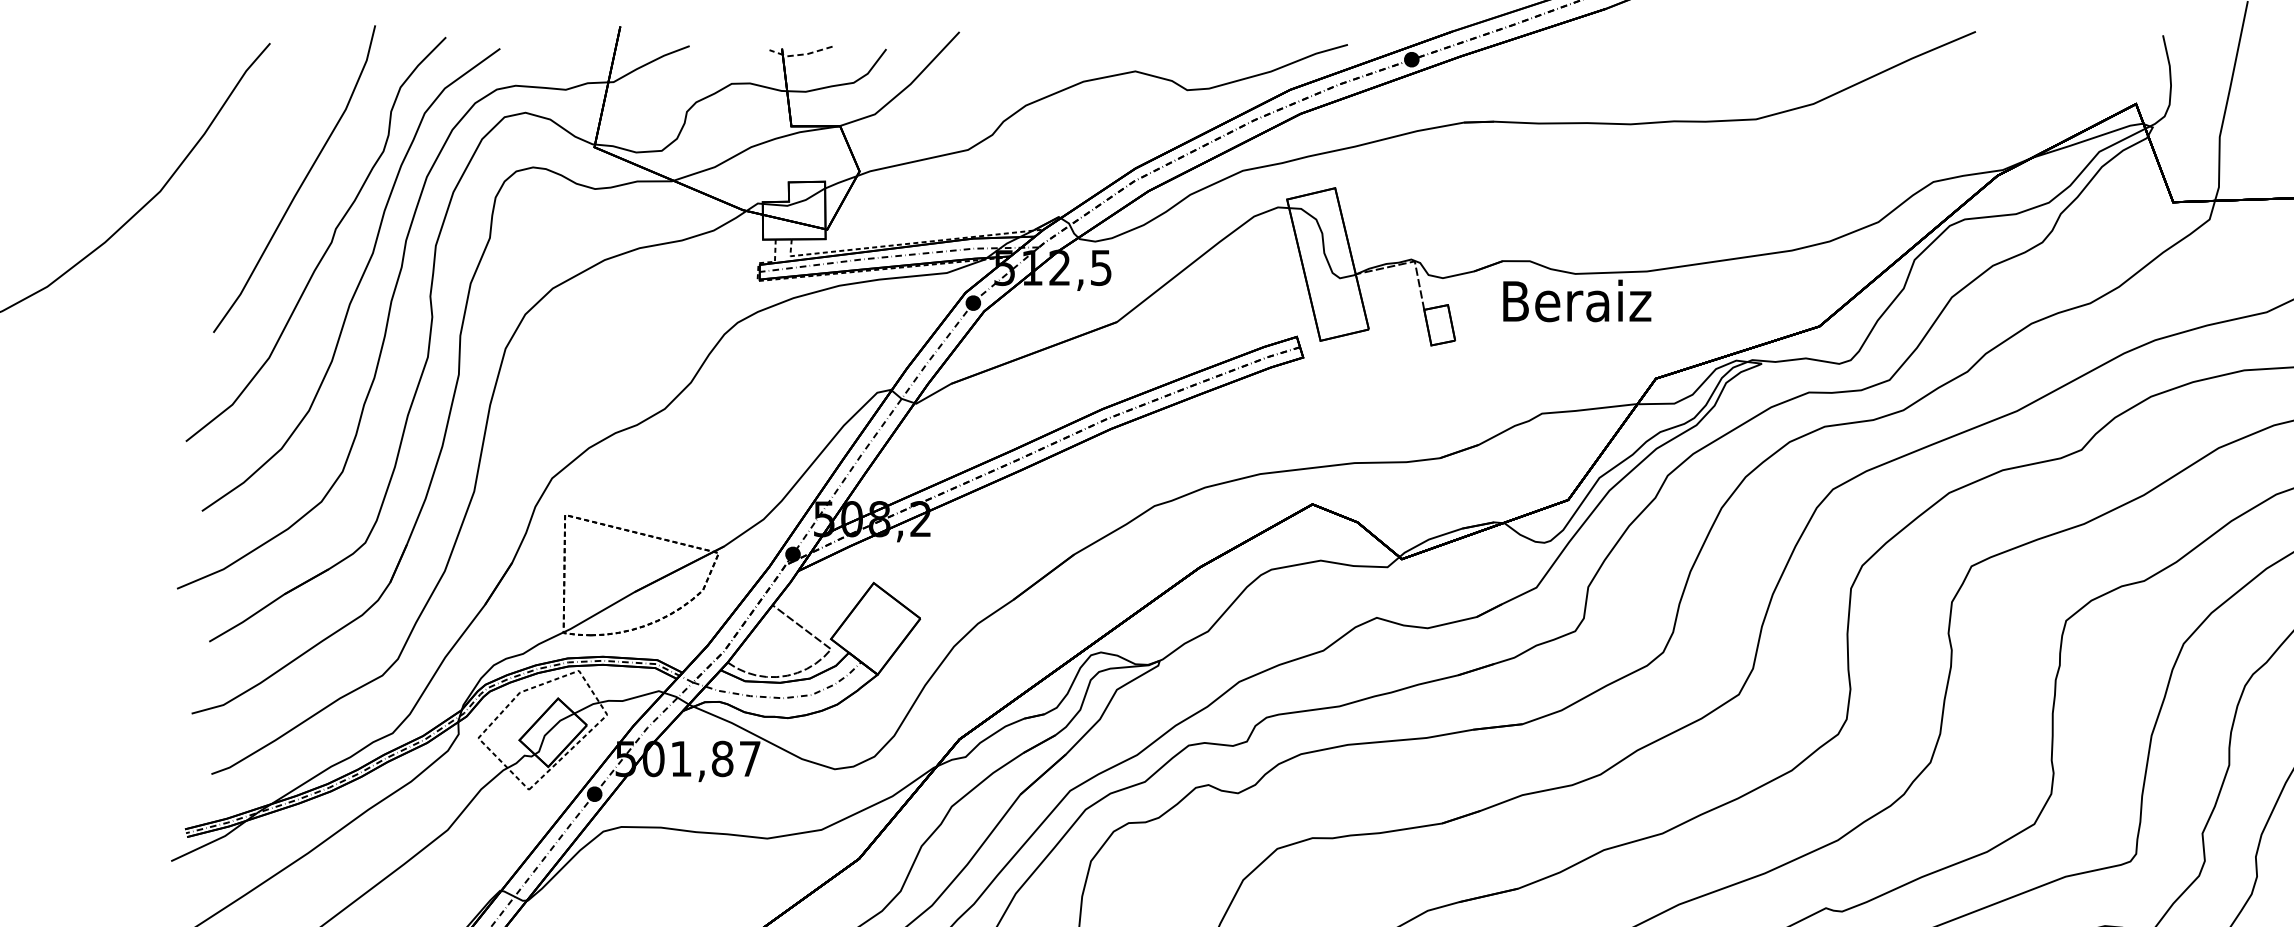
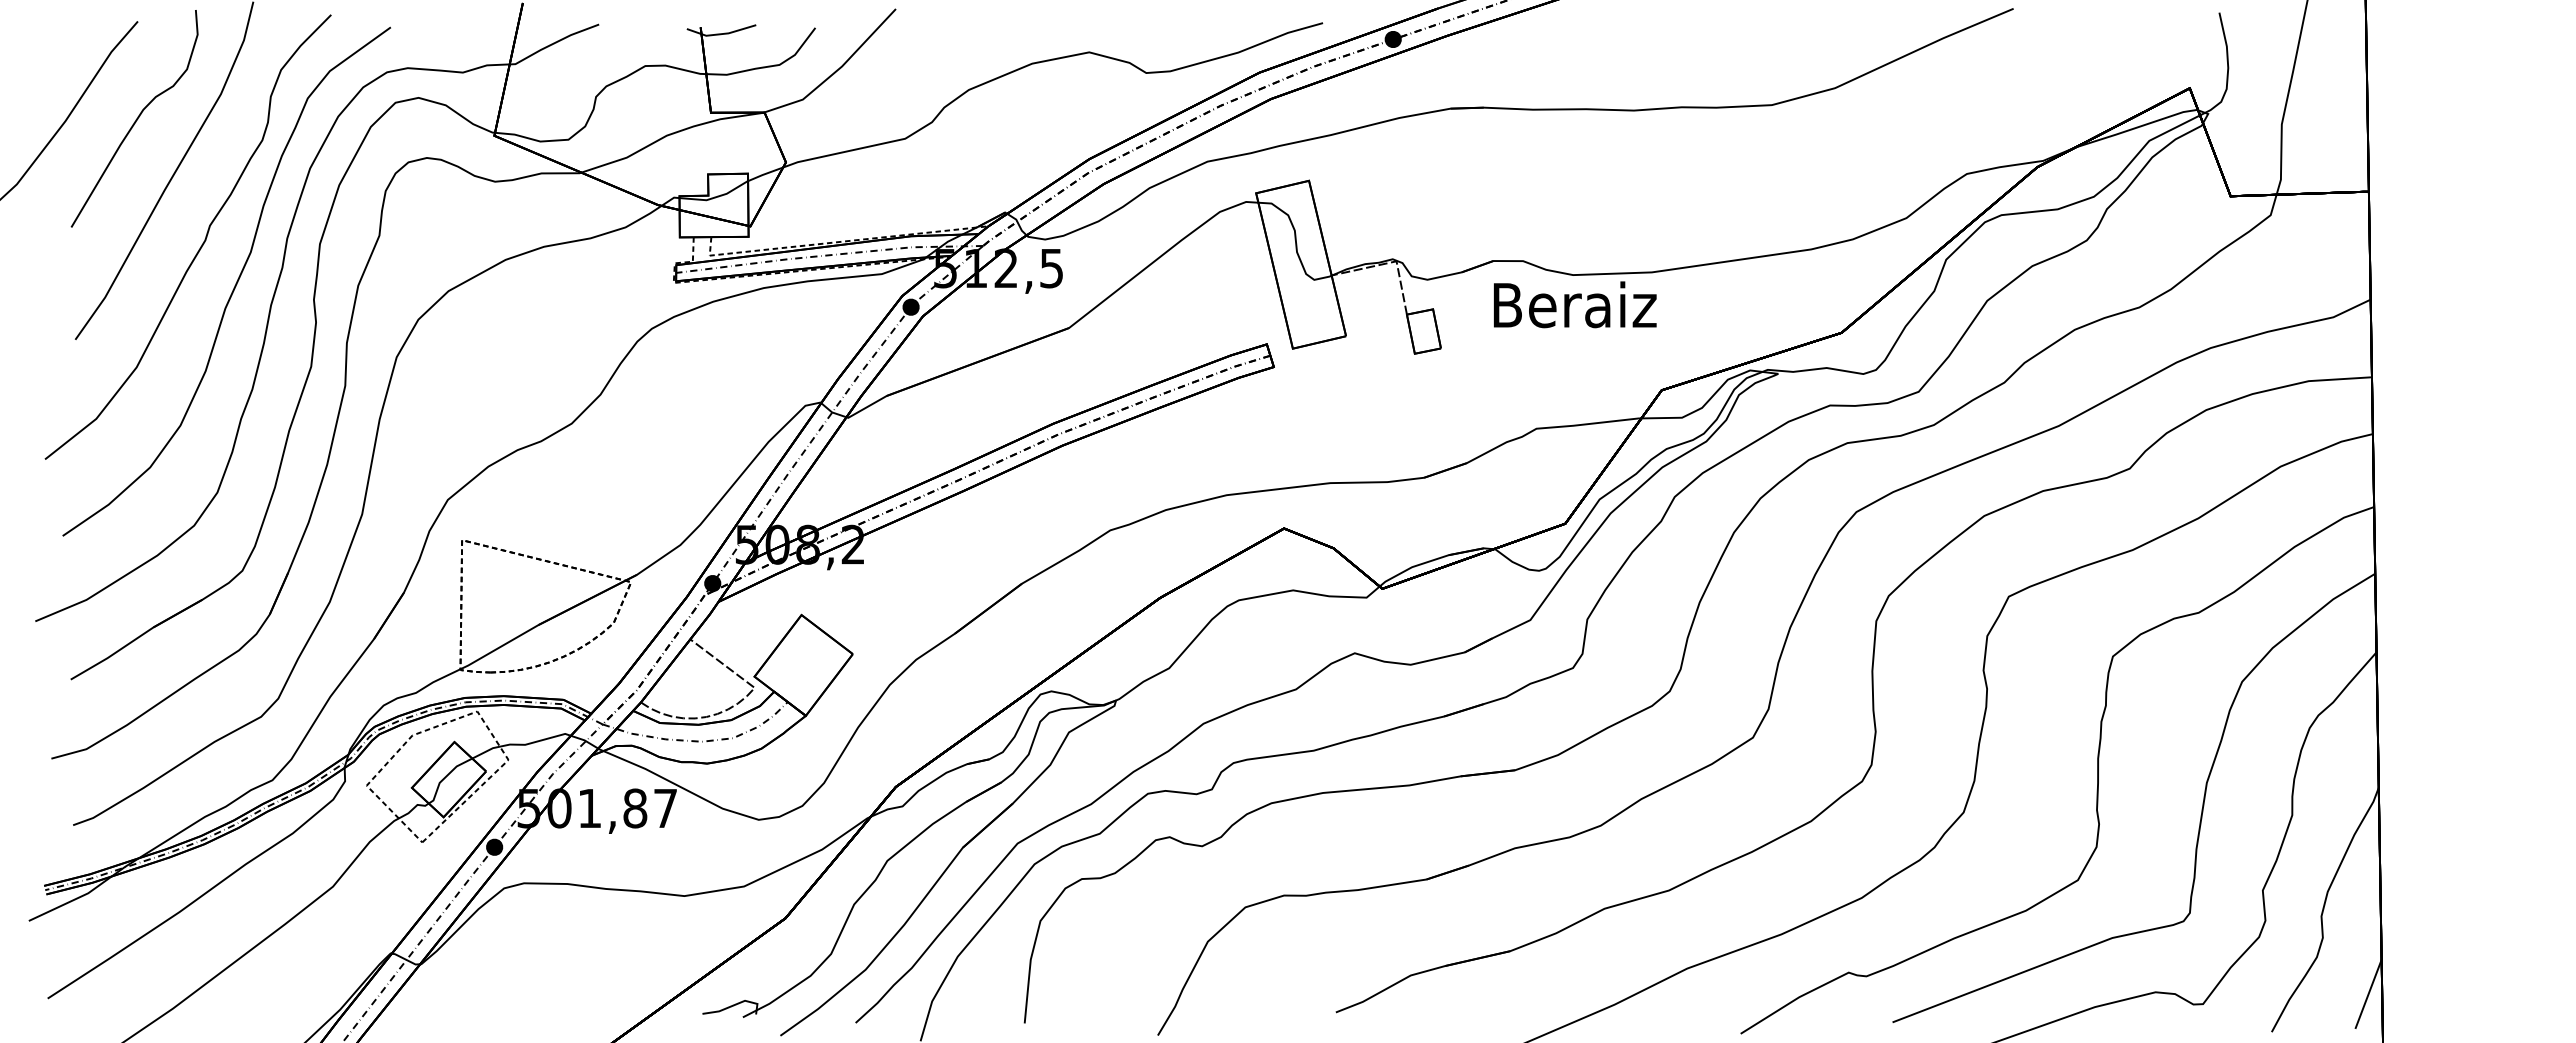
line: (800, 55) -> (720, 34), dashed -> solid
curve: (268, 132) -> (135, 119), added

